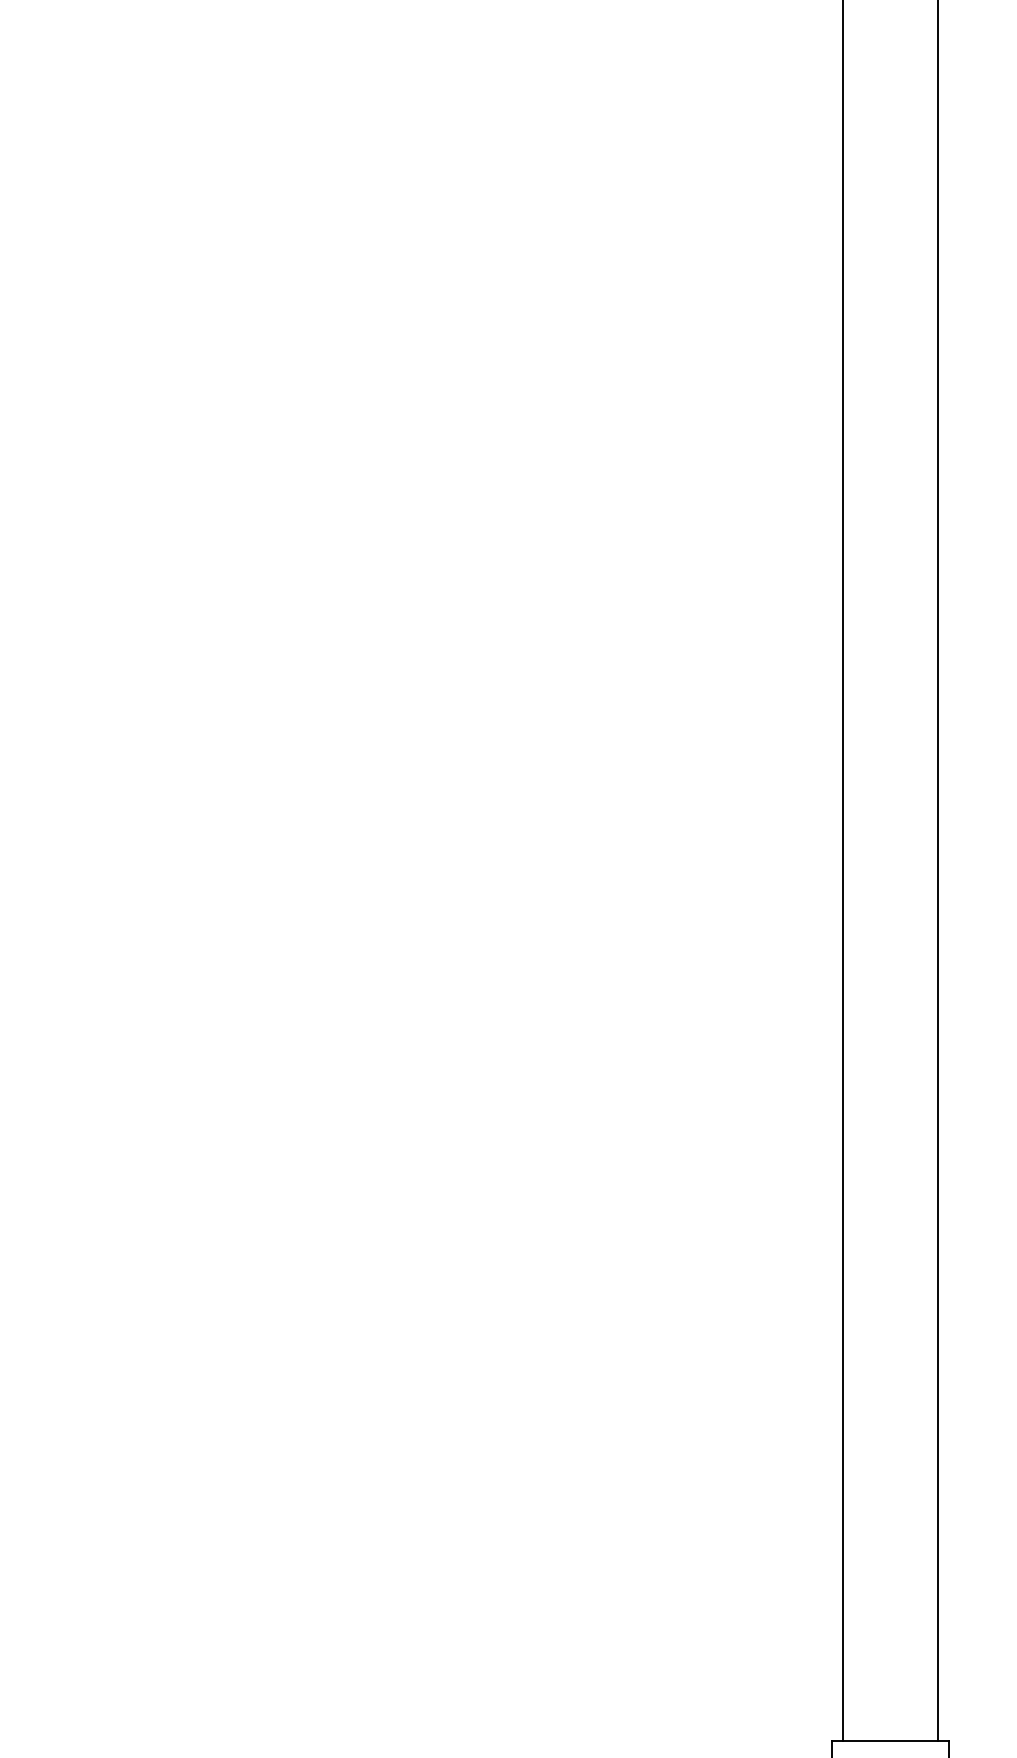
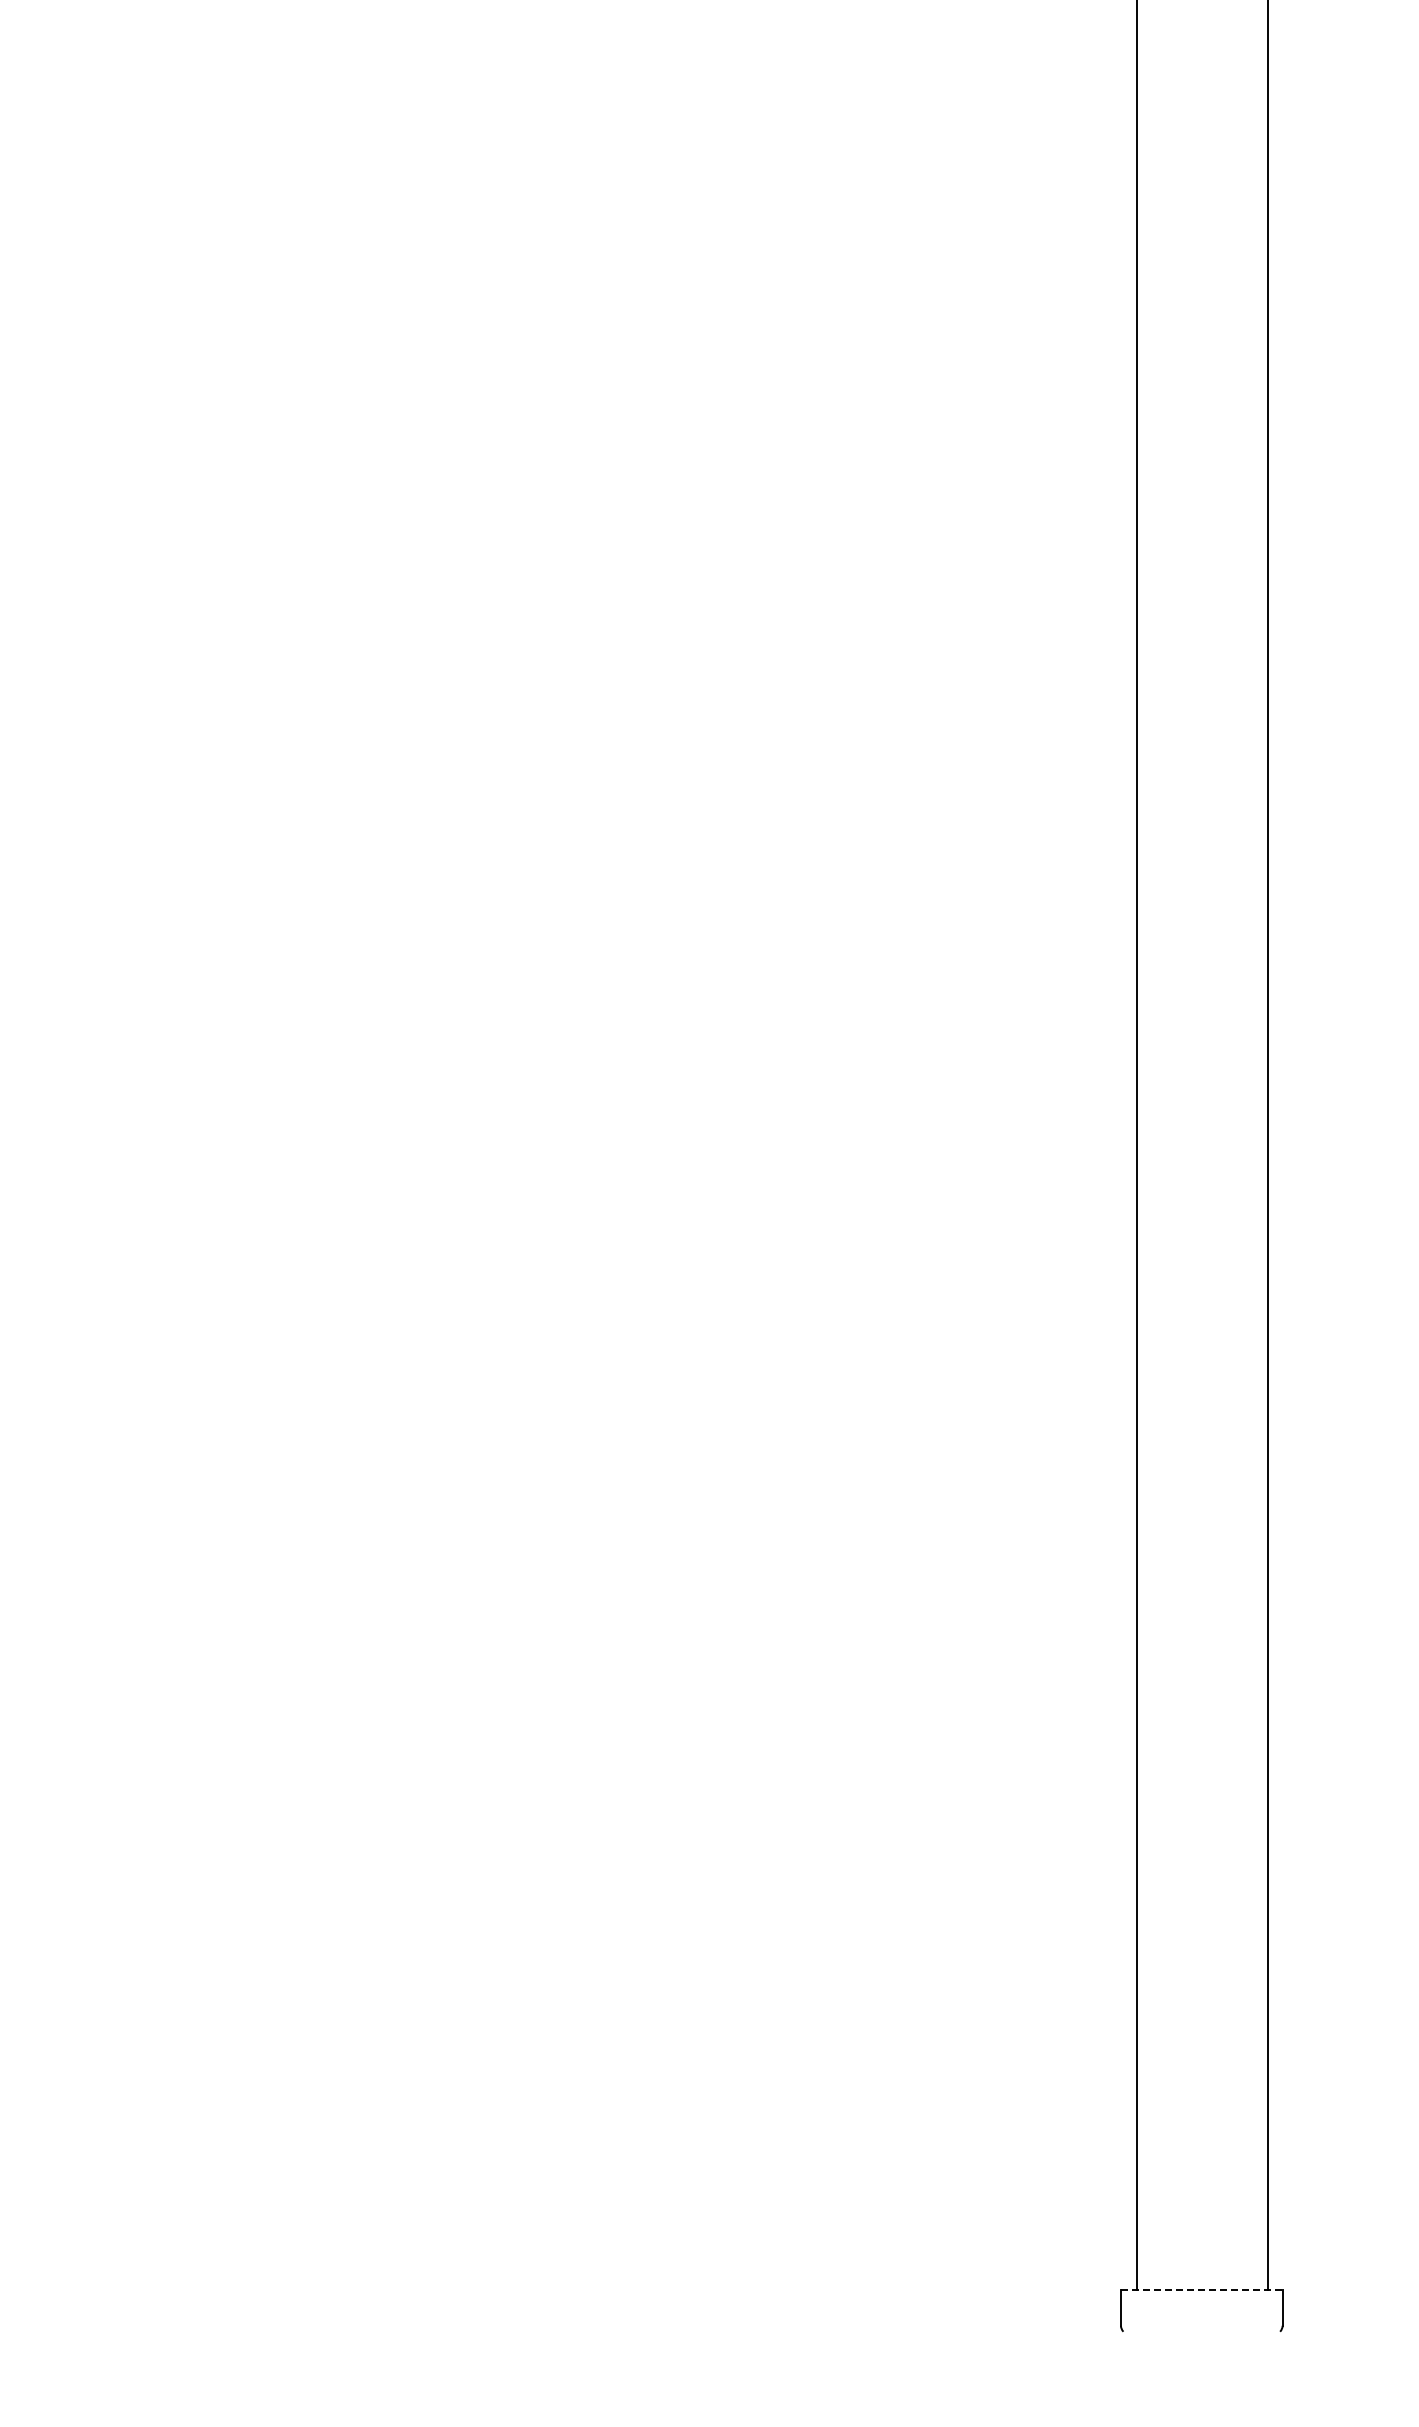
line: (890, 1740) -> (1201, 2289), solid -> dashed

